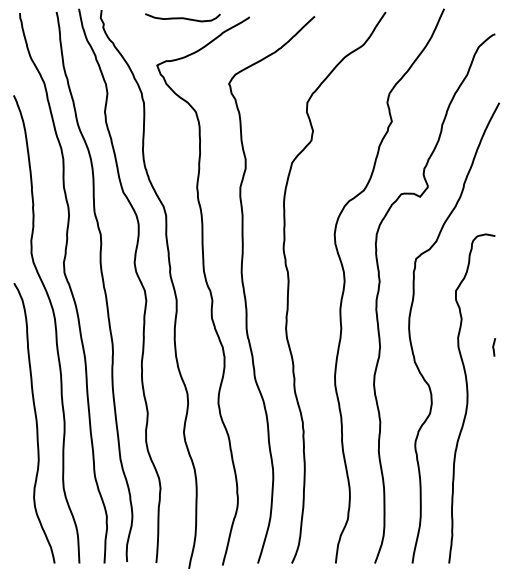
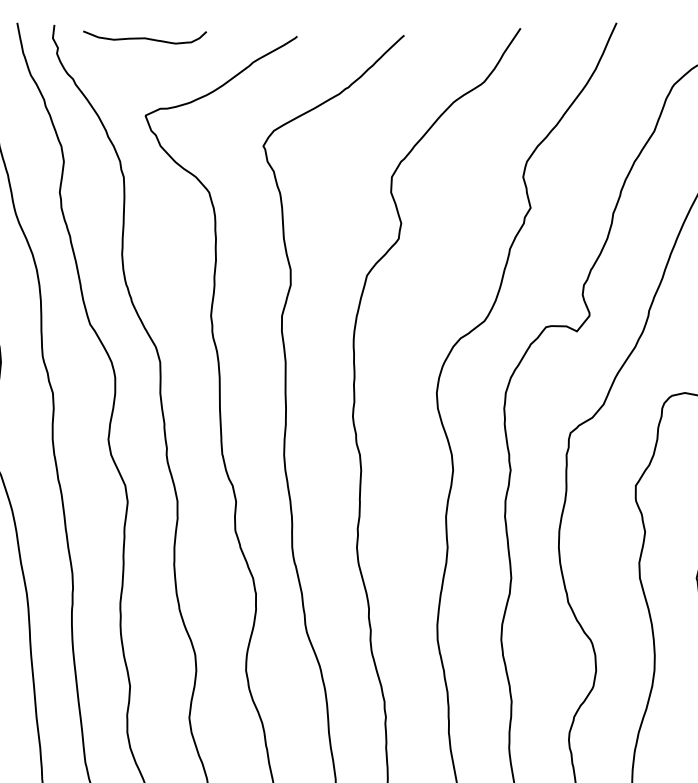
curve: (182, 17) -> (144, 37), moved

